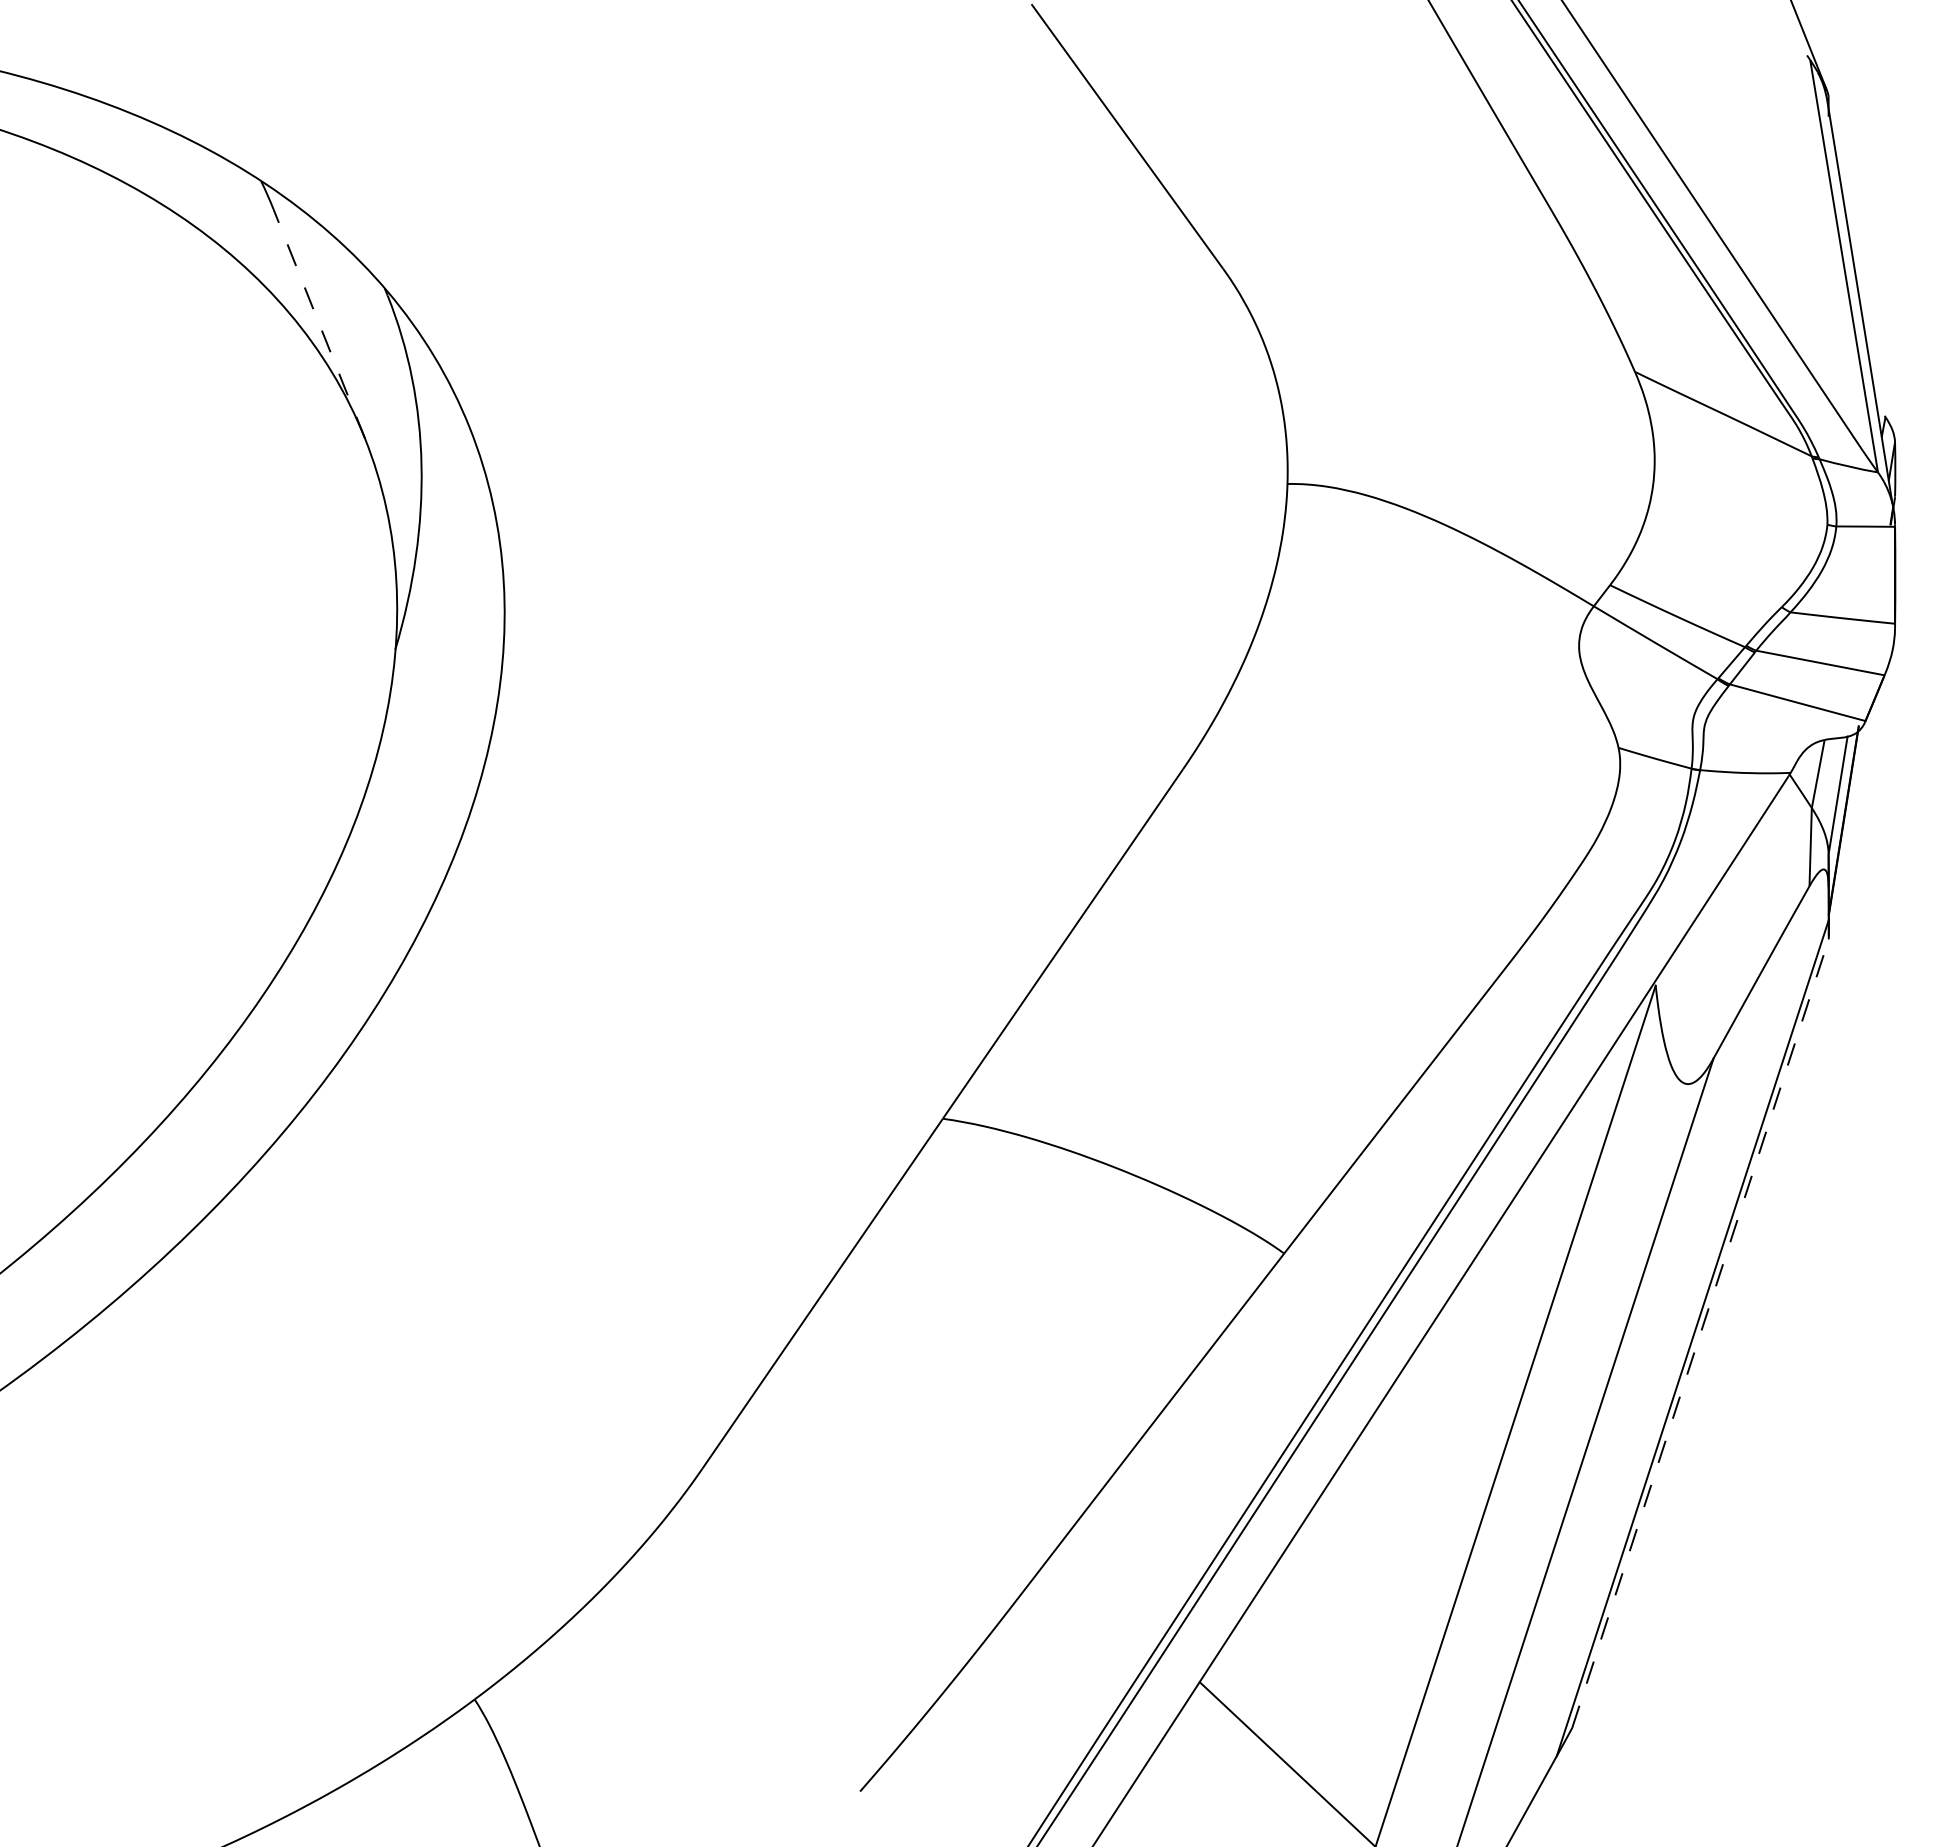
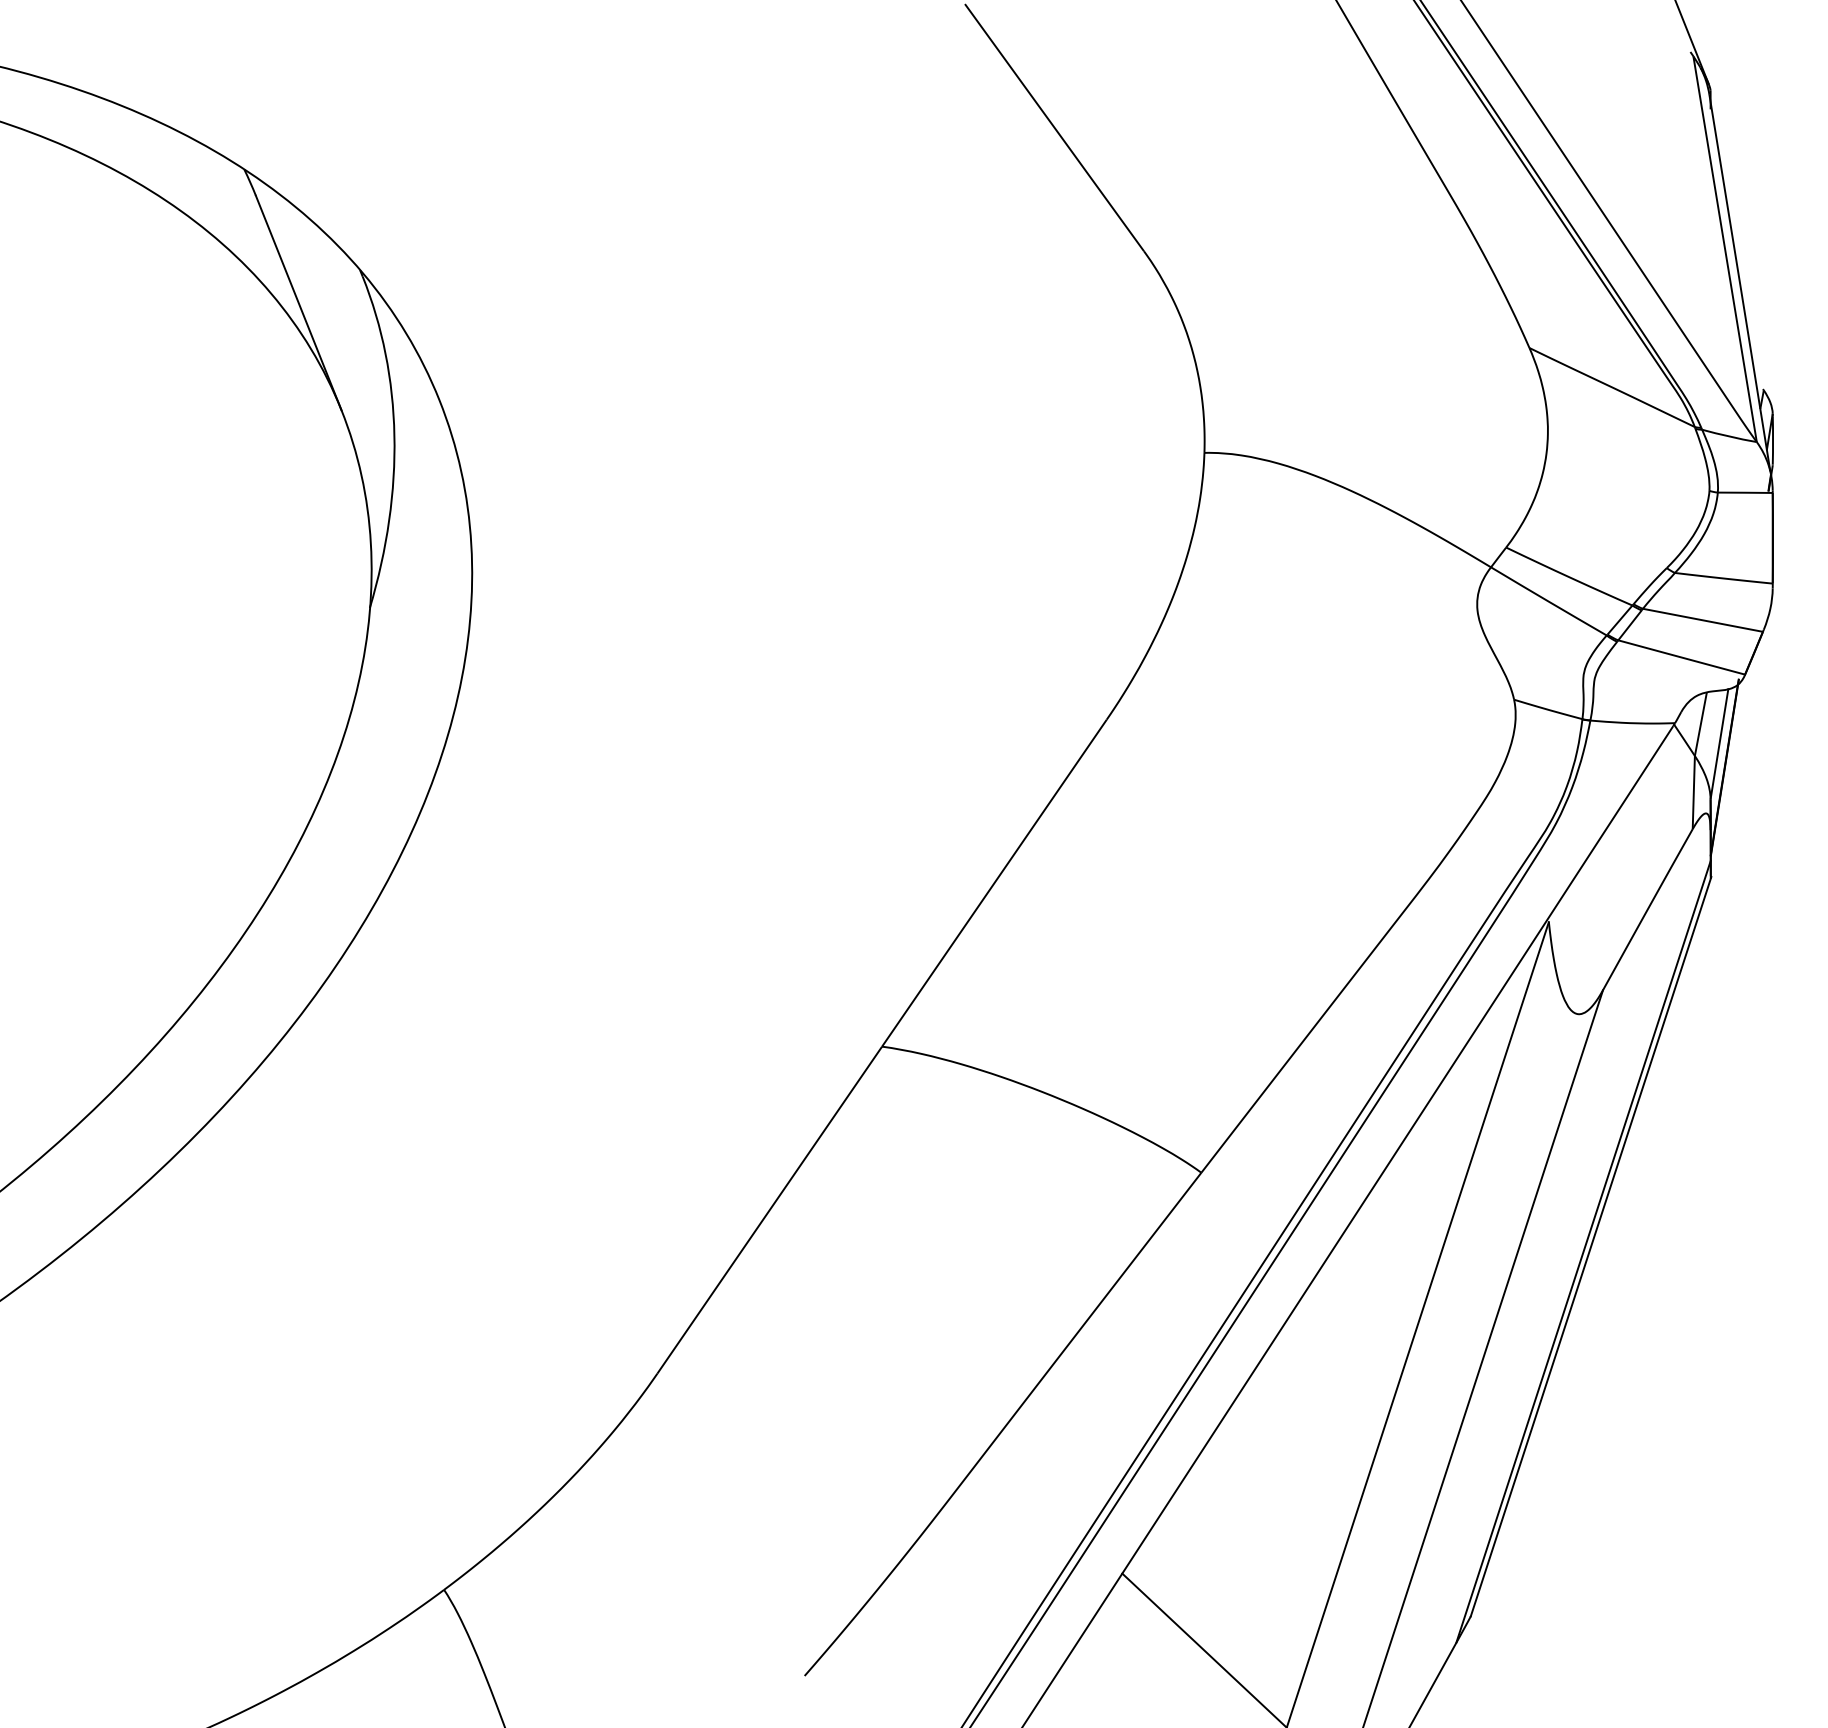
line: (319, 323) -> (298, 302), dashed -> solid
line: (1700, 1332) -> (1590, 1246), dashed -> solid

